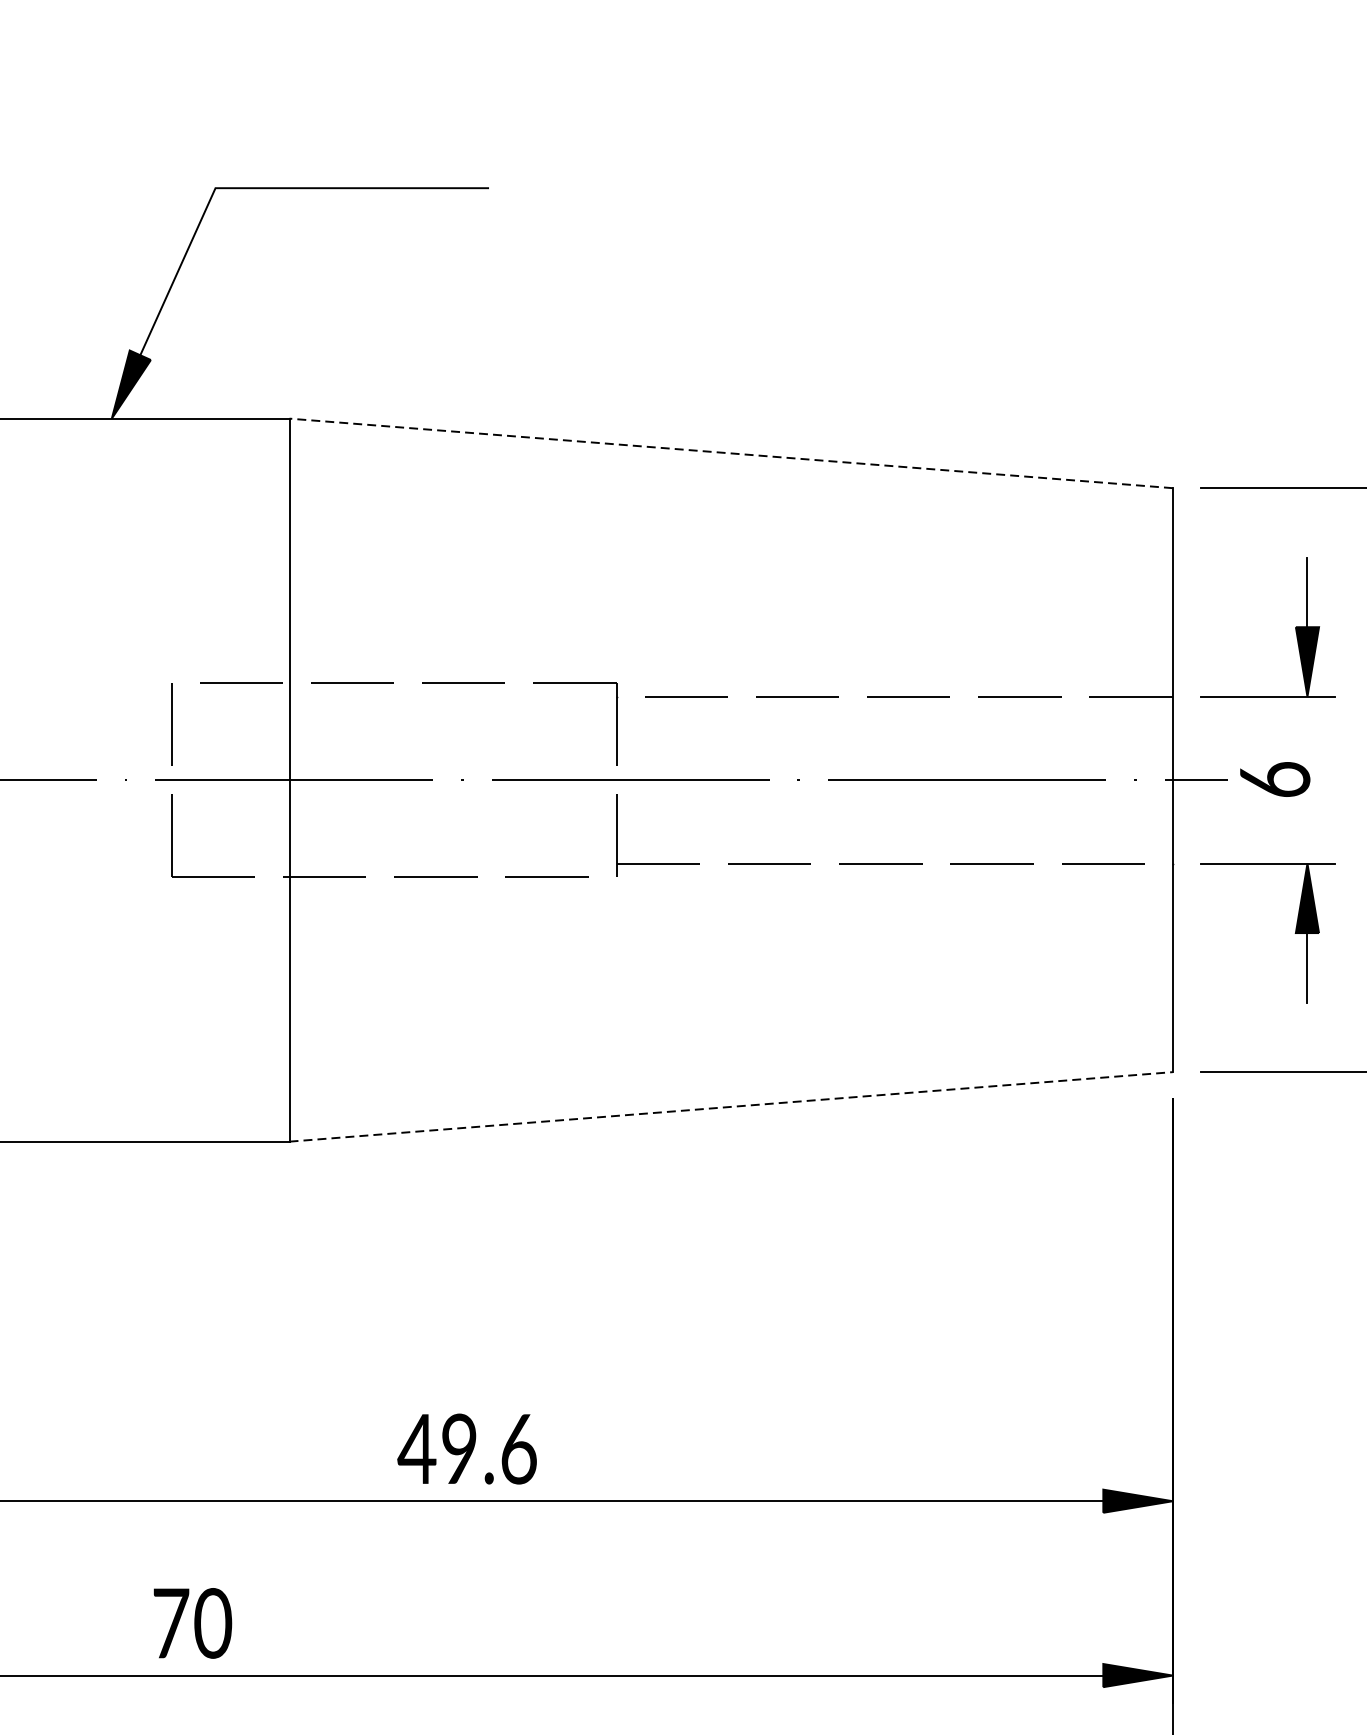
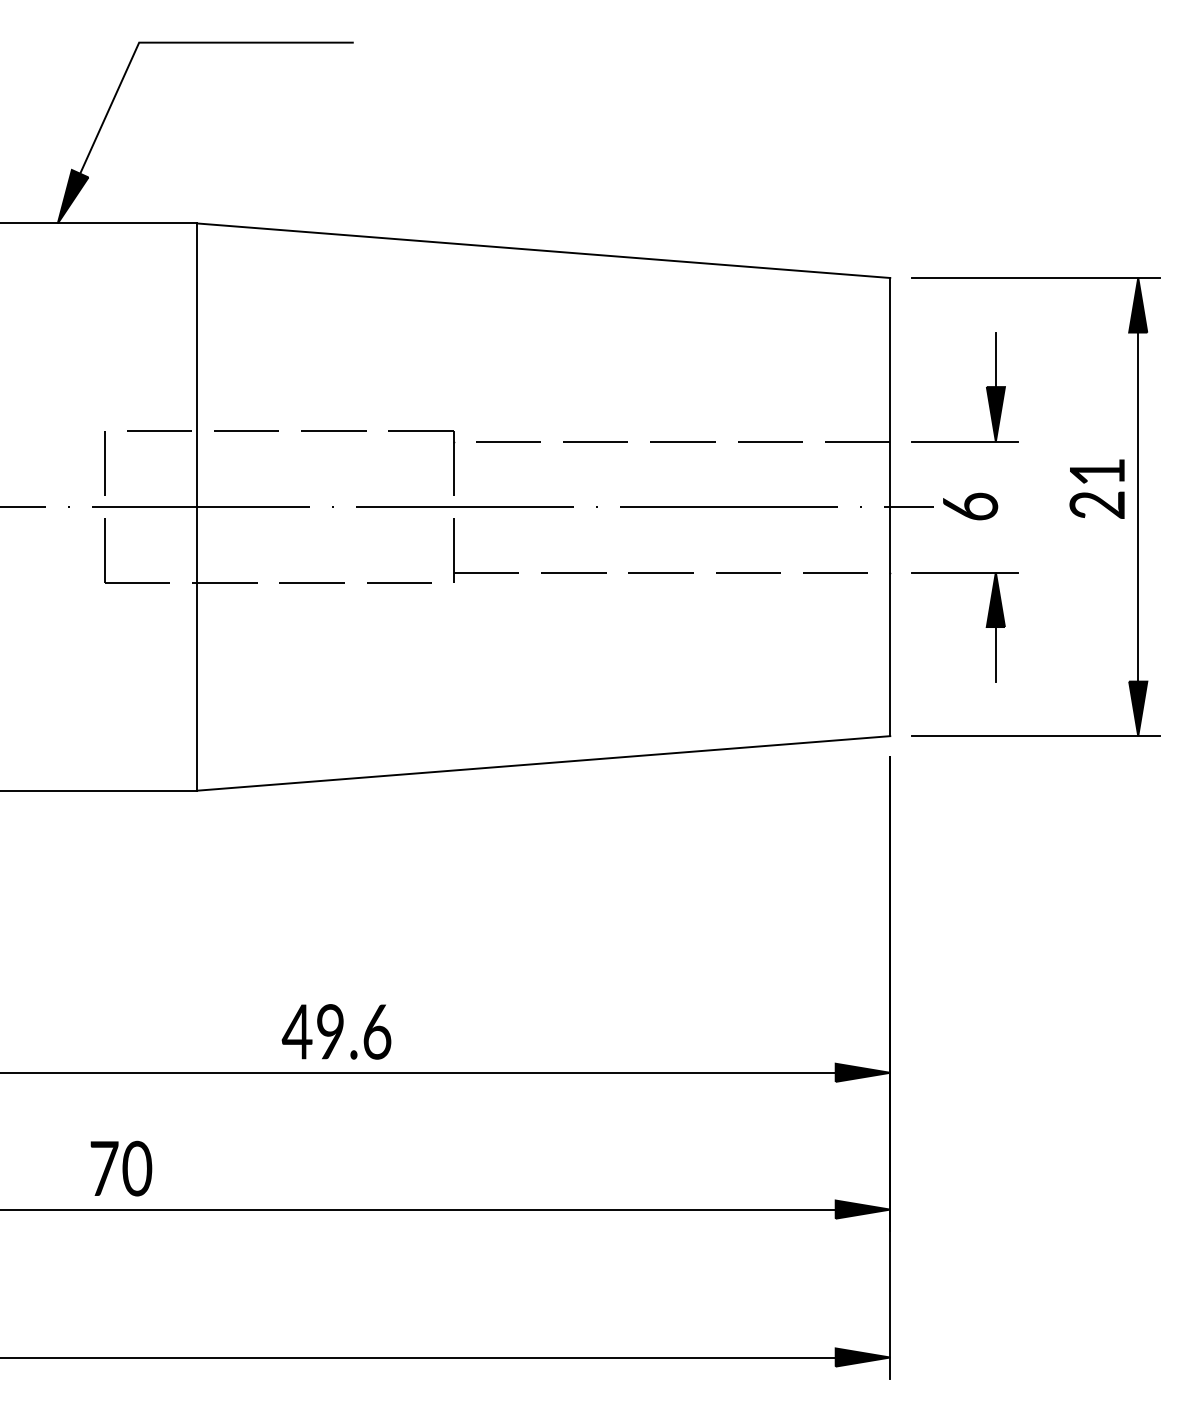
line: (730, 453) -> (543, 250), dashed -> solid
line: (730, 1106) -> (543, 763), dashed -> solid

